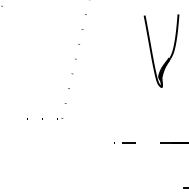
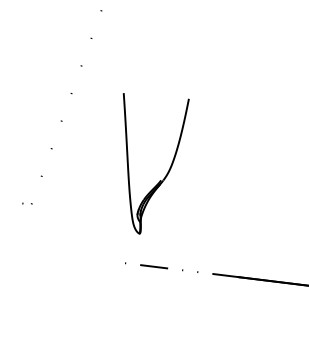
part: (152, 51) -> (130, 163), moved

